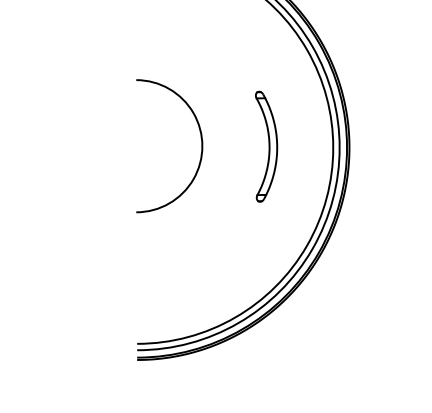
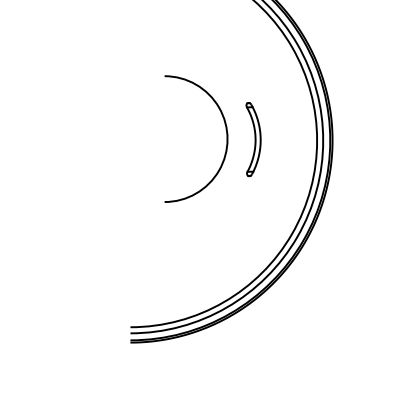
arc: (201, 145) -> (226, 138), moved
part: (266, 146) -> (253, 139), size x0.7

